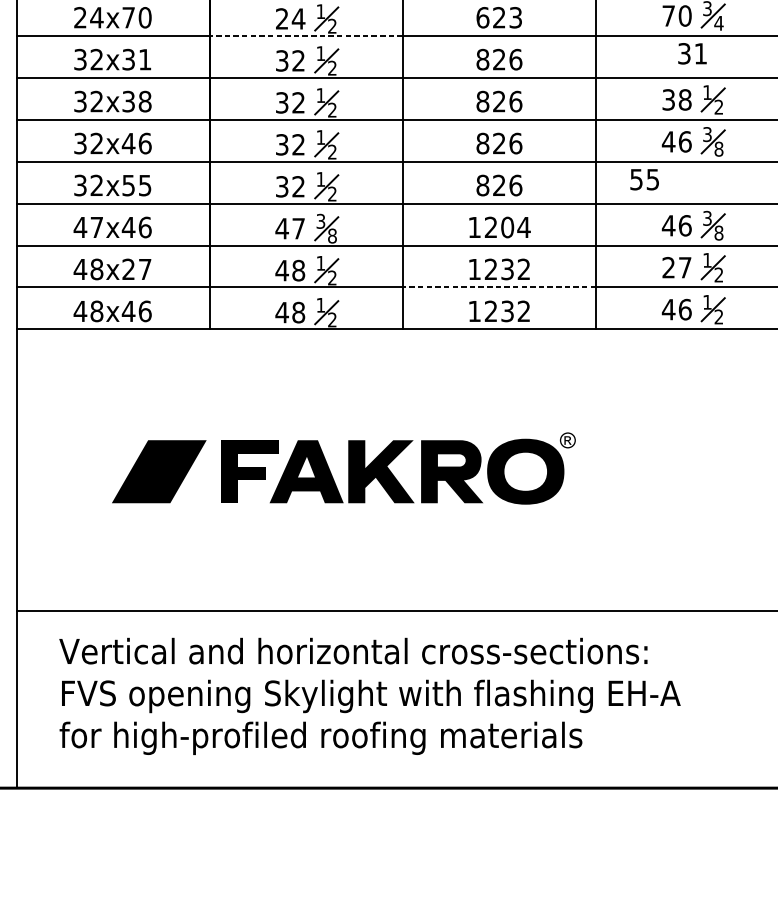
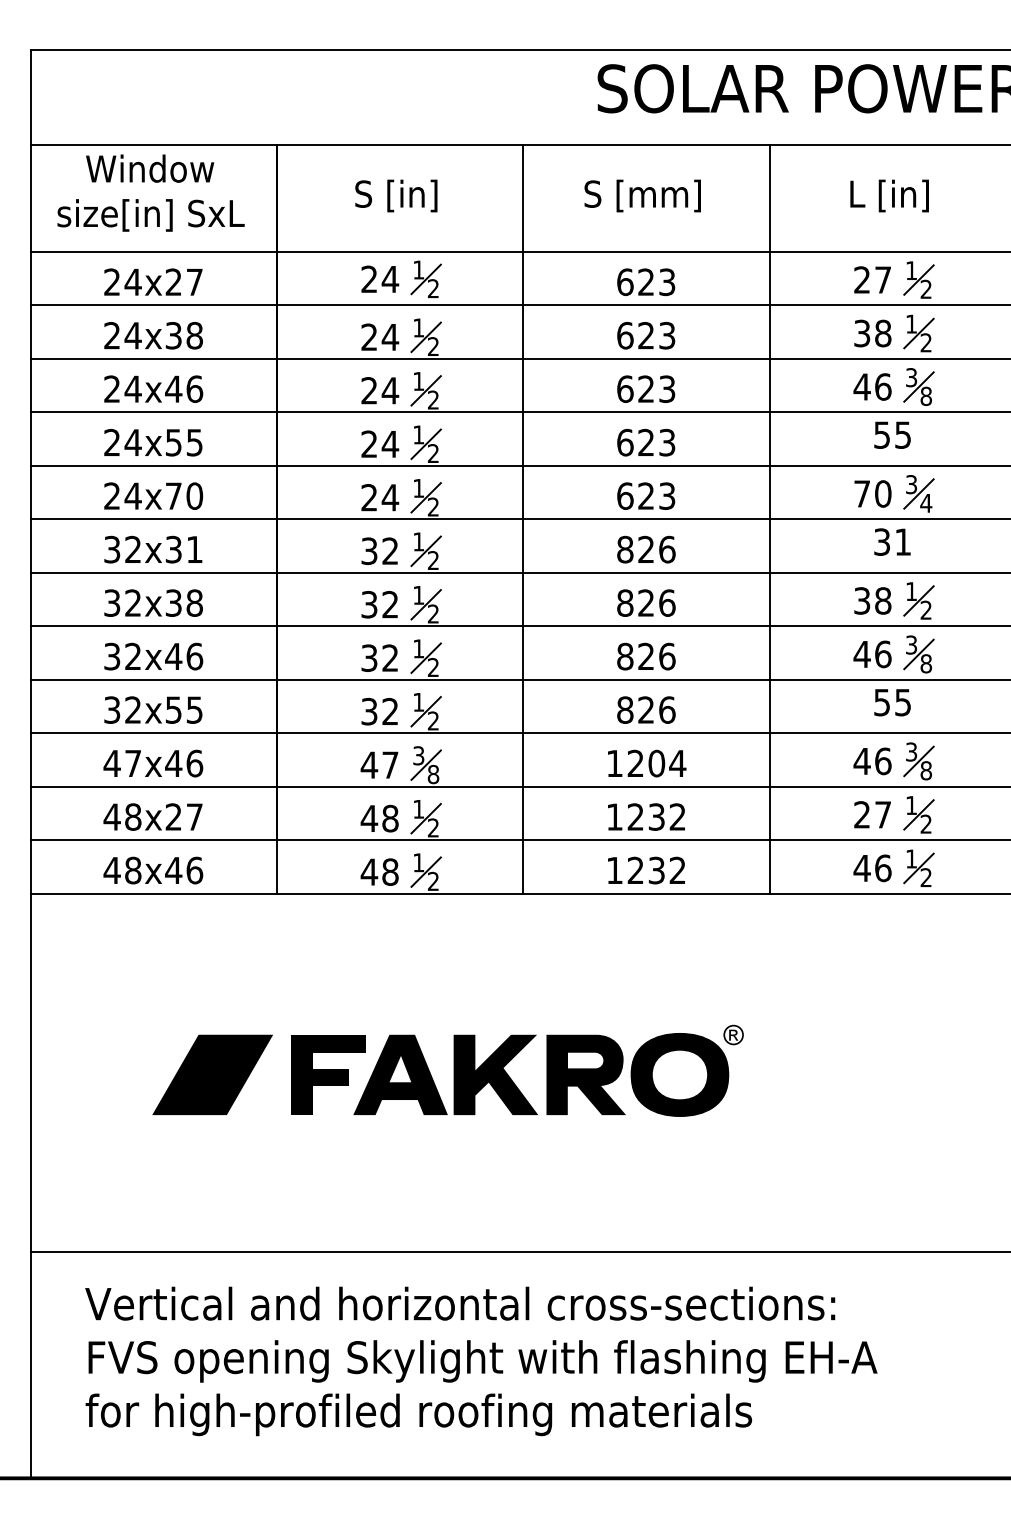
line: (305, 36) -> (399, 519), dashed -> solid
text: (644, 179) -> (892, 702), moved
line: (498, 287) -> (645, 840), dashed -> solid

